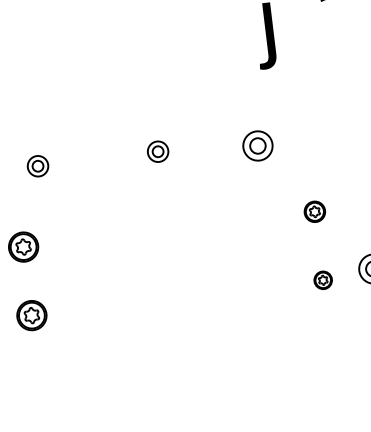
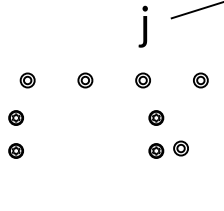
part: (256, 146) -> (142, 80), moved
part: (158, 151) -> (85, 80), size x1.43
part: (37, 166) -> (27, 80), size x1.43
part: (314, 210) -> (156, 117), size x1.43
part: (323, 279) -> (156, 150), size x1.67

